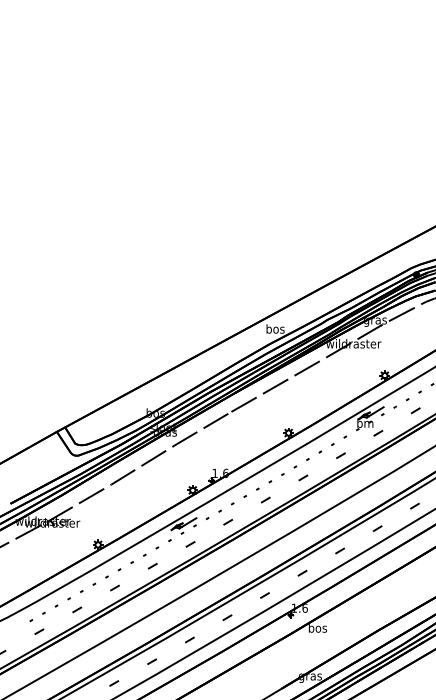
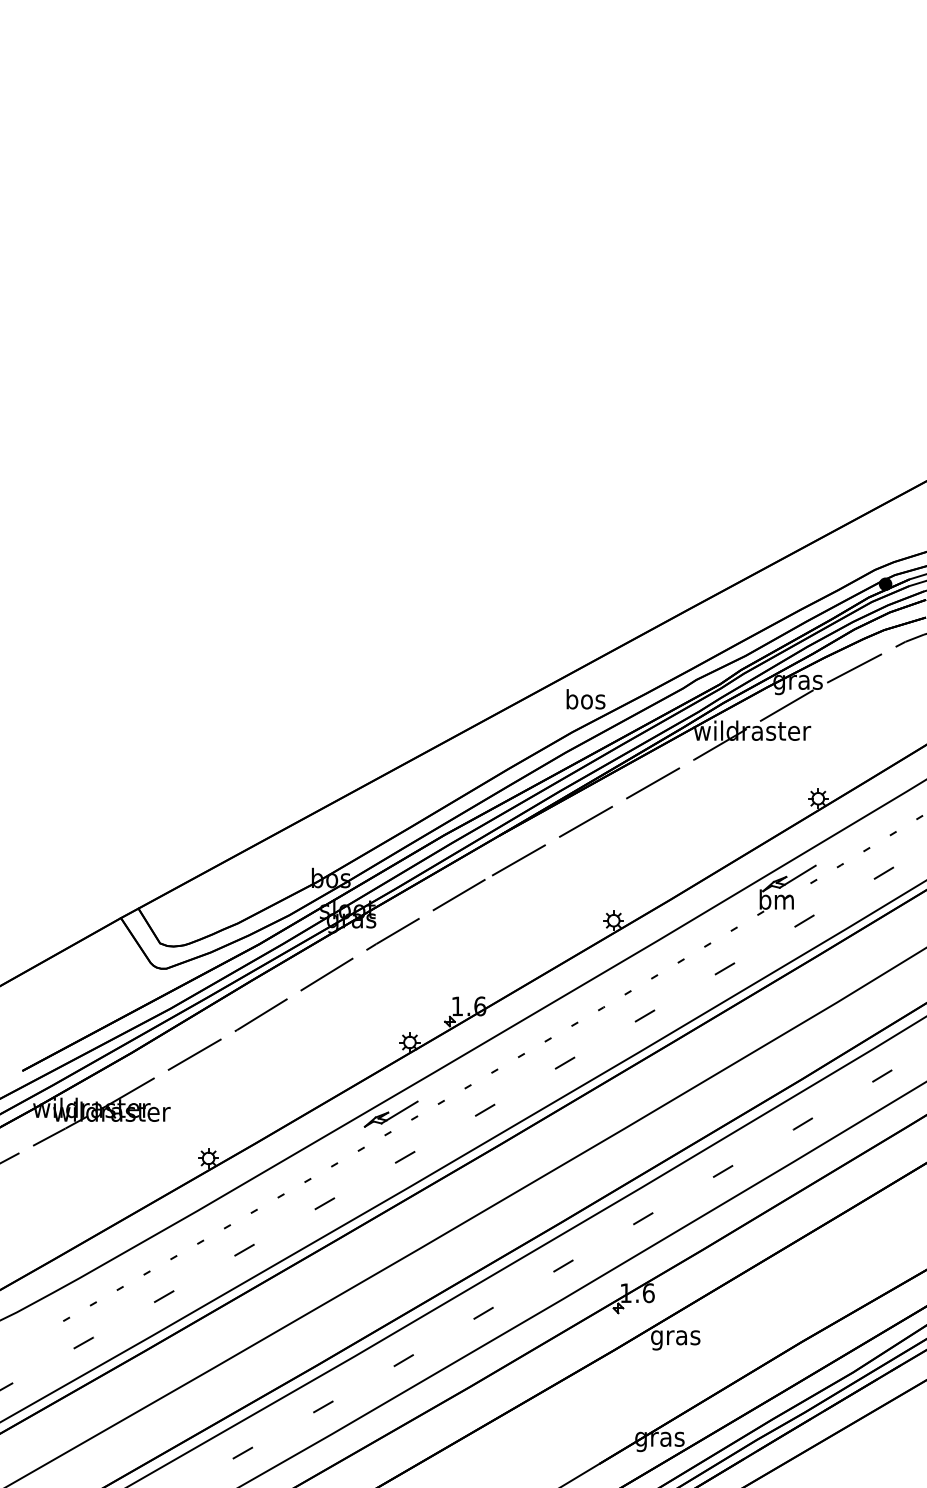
text: (317, 629) -> (675, 1338), bos -> gras

